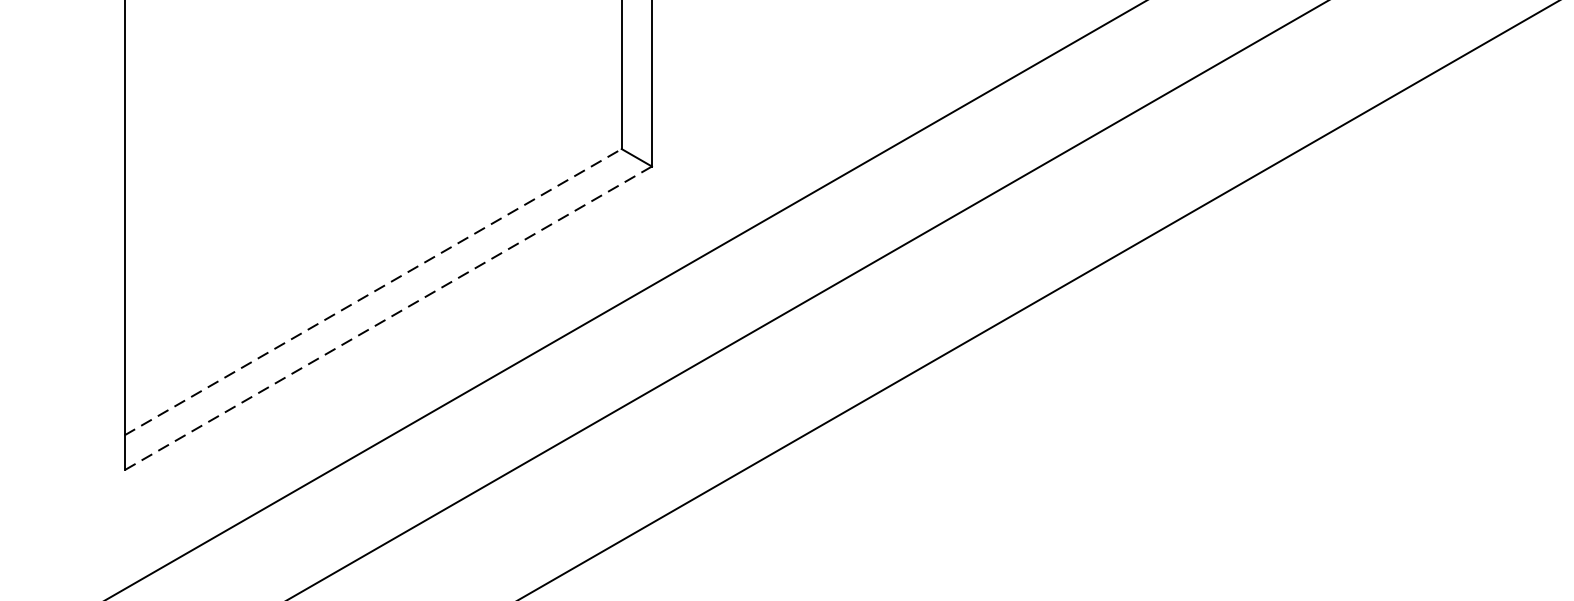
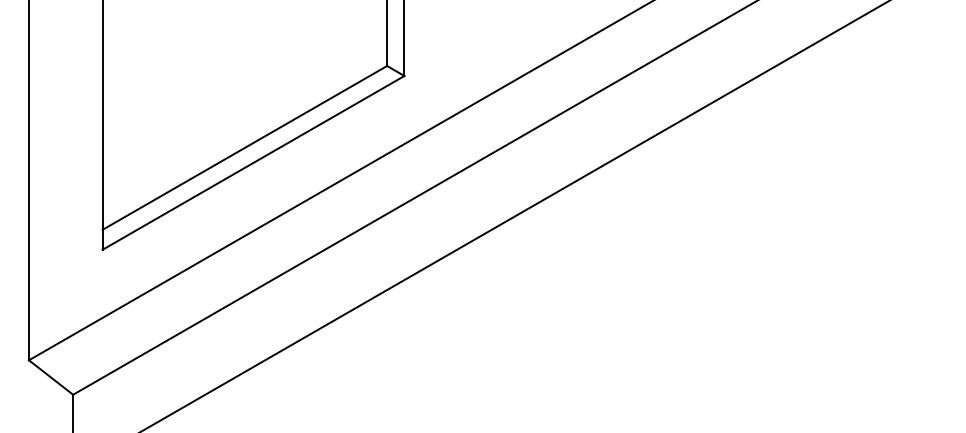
line: (374, 291) -> (245, 147), dashed -> solid
line: (388, 319) -> (253, 163), dashed -> solid

